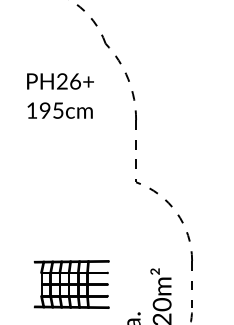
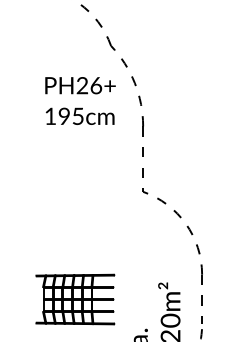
text: (60, 95) -> (80, 100), moved

